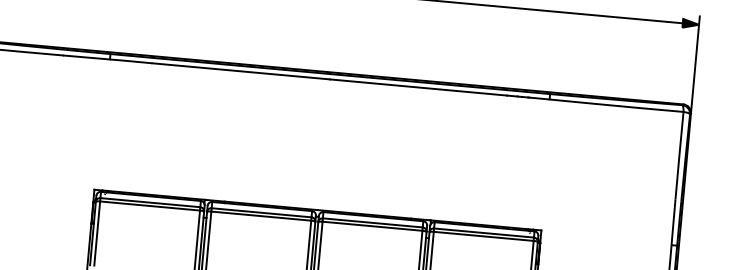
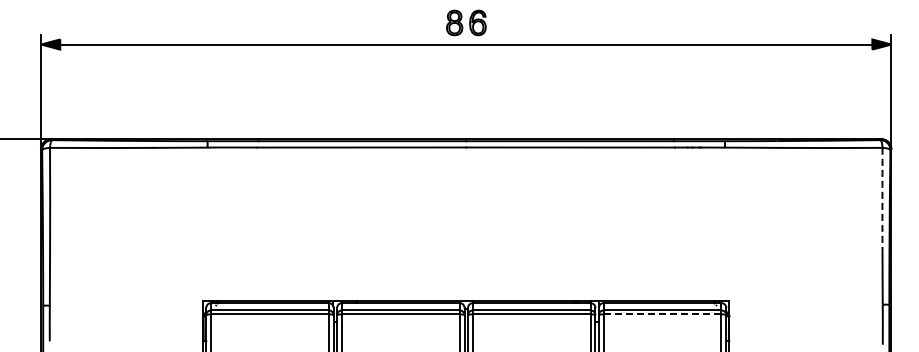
arc: (679, 155) -> (882, 199), solid -> dashed
line: (483, 236) -> (662, 314), solid -> dashed

